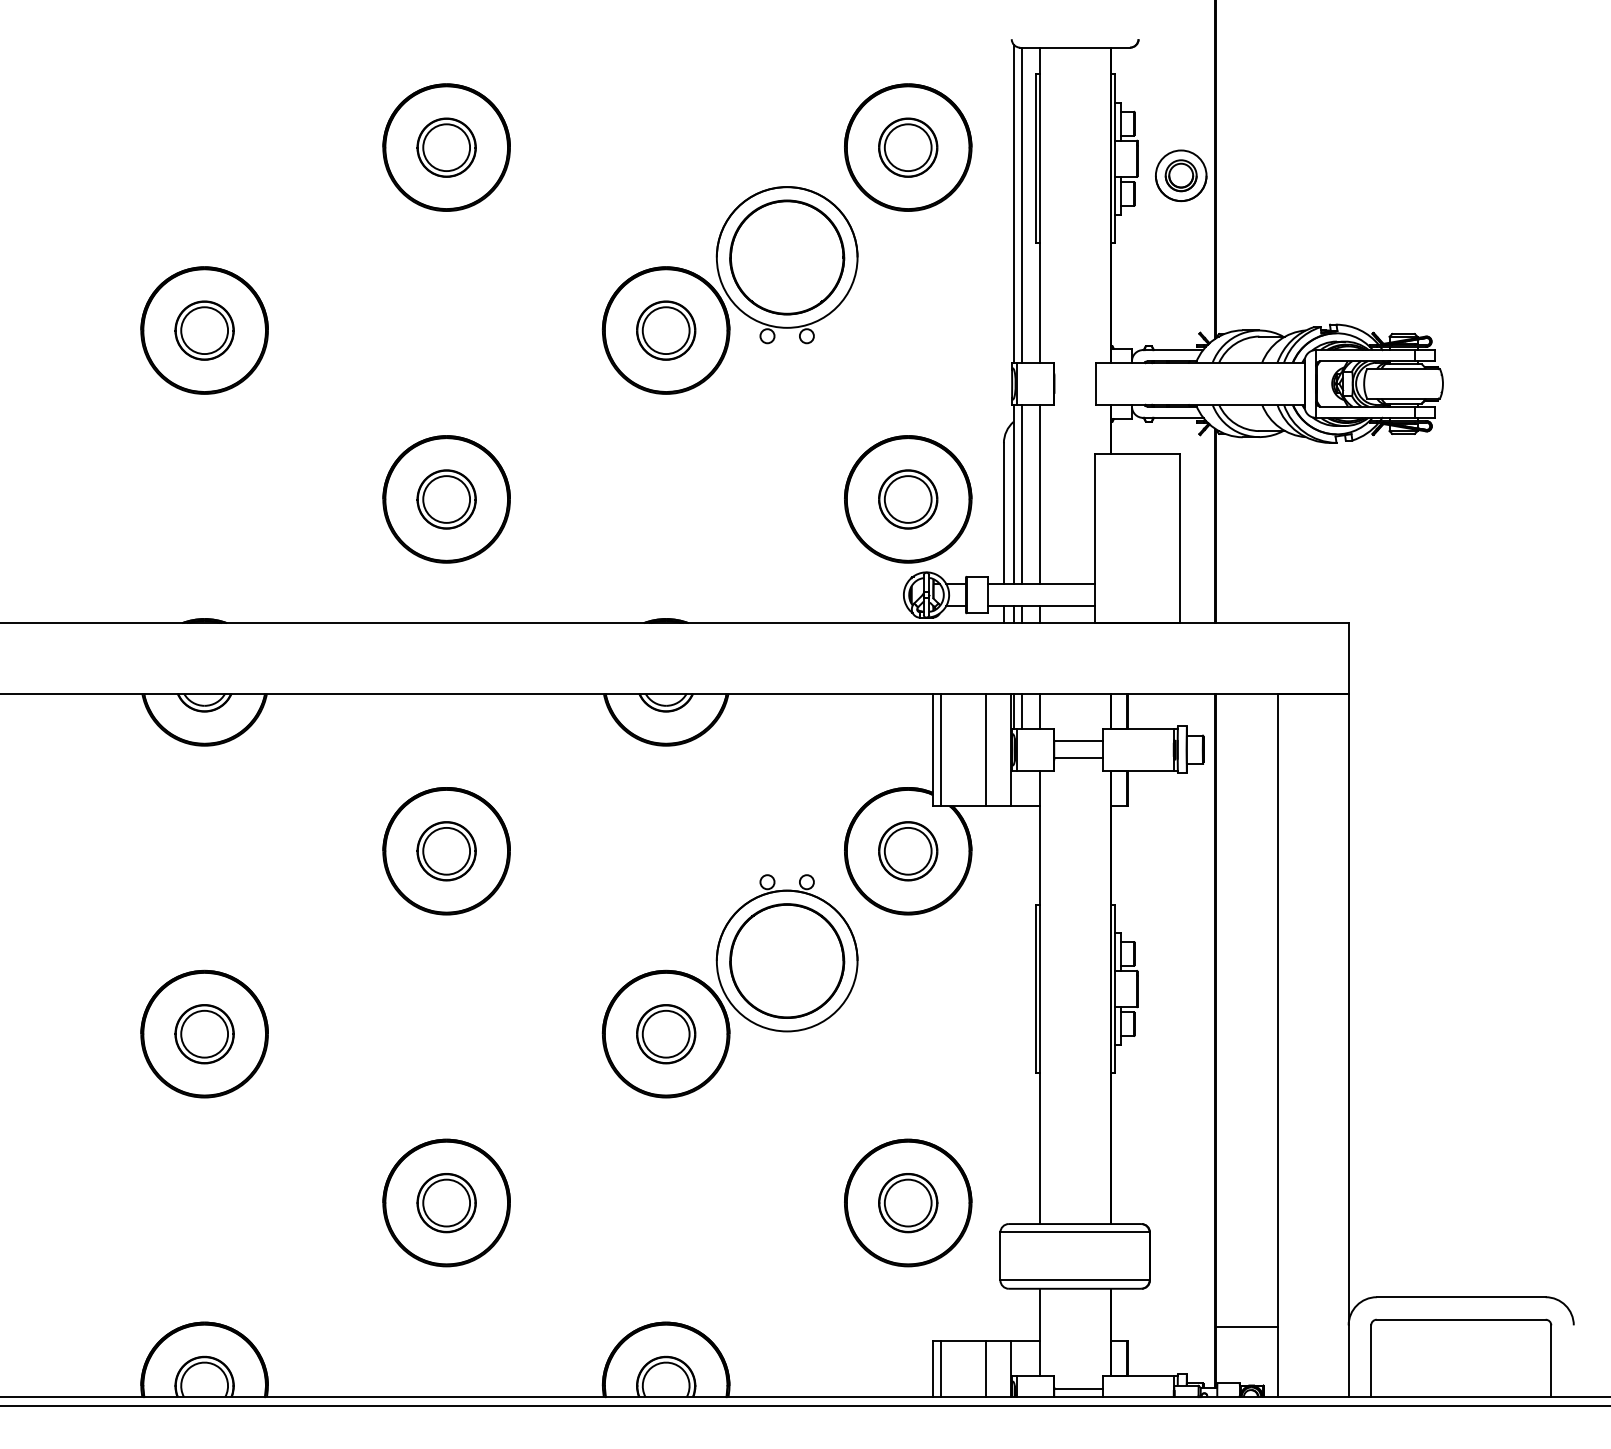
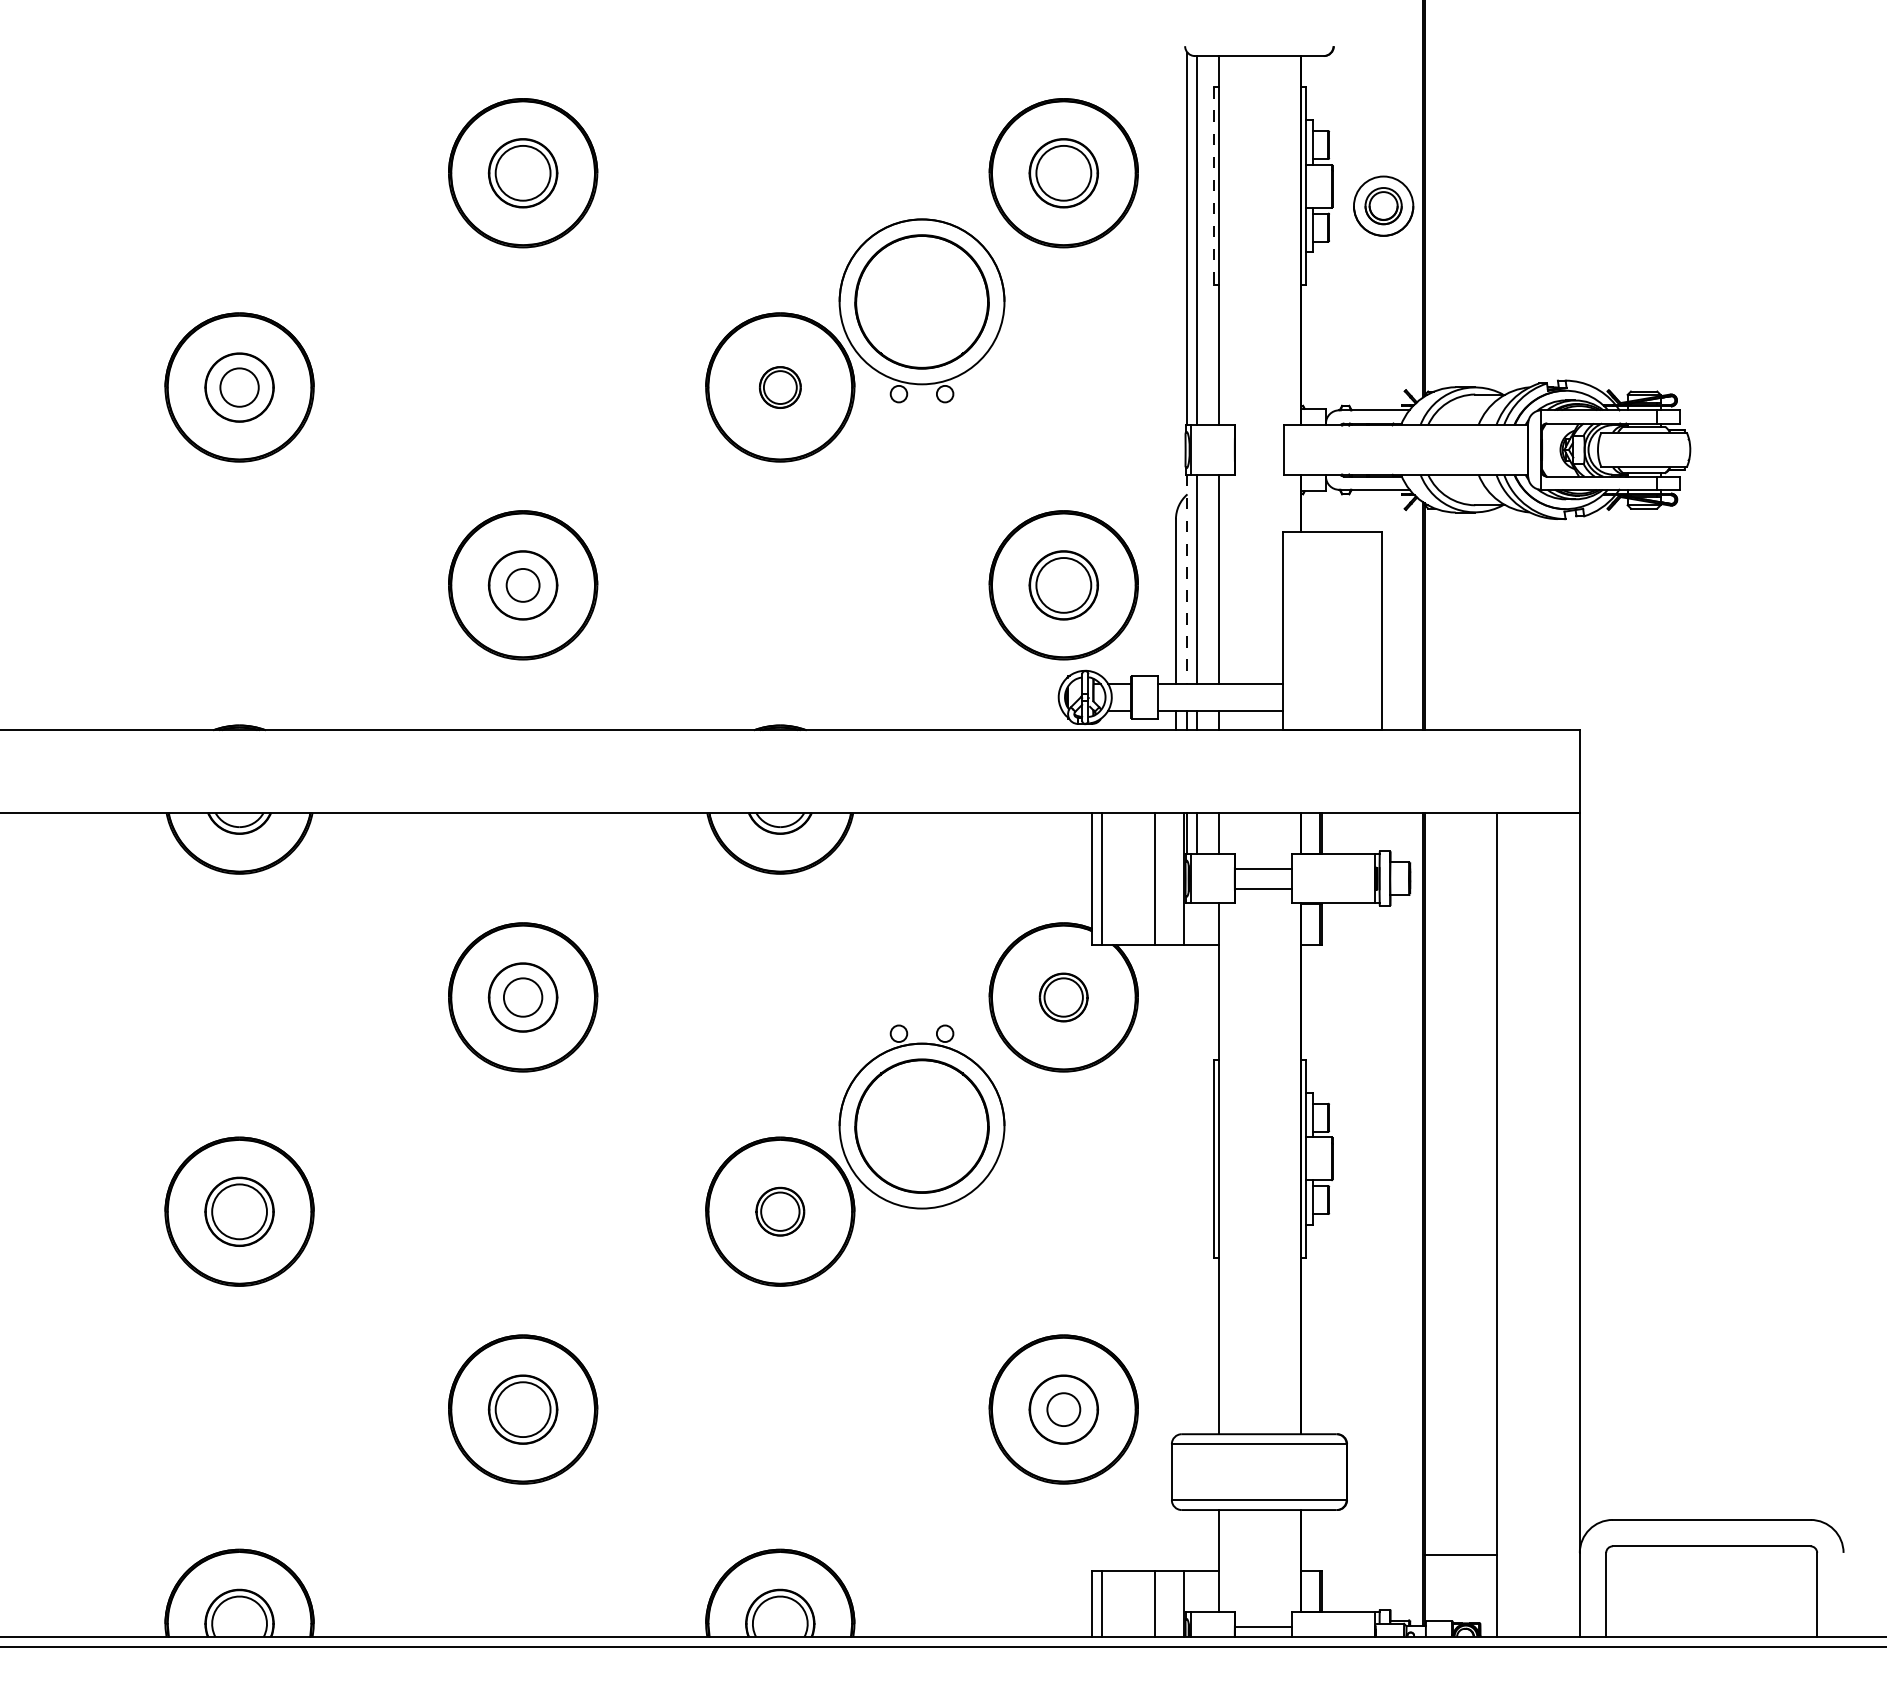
line: (1035, 158) -> (1213, 186), solid -> dashed
circle: (204, 330) -> (239, 387), size x0.7
part: (666, 330) -> (780, 387), size x0.6
line: (1013, 494) -> (1187, 579), solid -> dashed
circle: (446, 499) -> (522, 585), size x0.6
circle: (446, 851) -> (522, 997), size x0.7
part: (907, 851) -> (1063, 997), size x0.7
part: (666, 1033) -> (780, 1211), size x0.7
circle: (907, 1202) -> (1063, 1409), size x0.6

